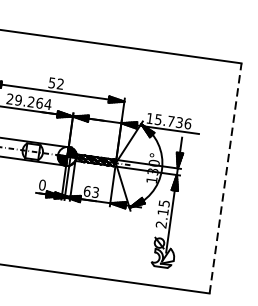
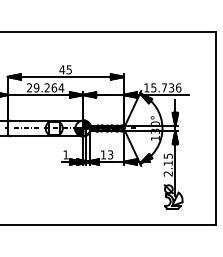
text: (56, 83) -> (65, 69), 52 -> 45
line: (225, 178) -> (215, 128), dashed -> solid
text: (41, 184) -> (65, 154), 0 -> 1
text: (87, 190) -> (103, 154), 63 -> 13

